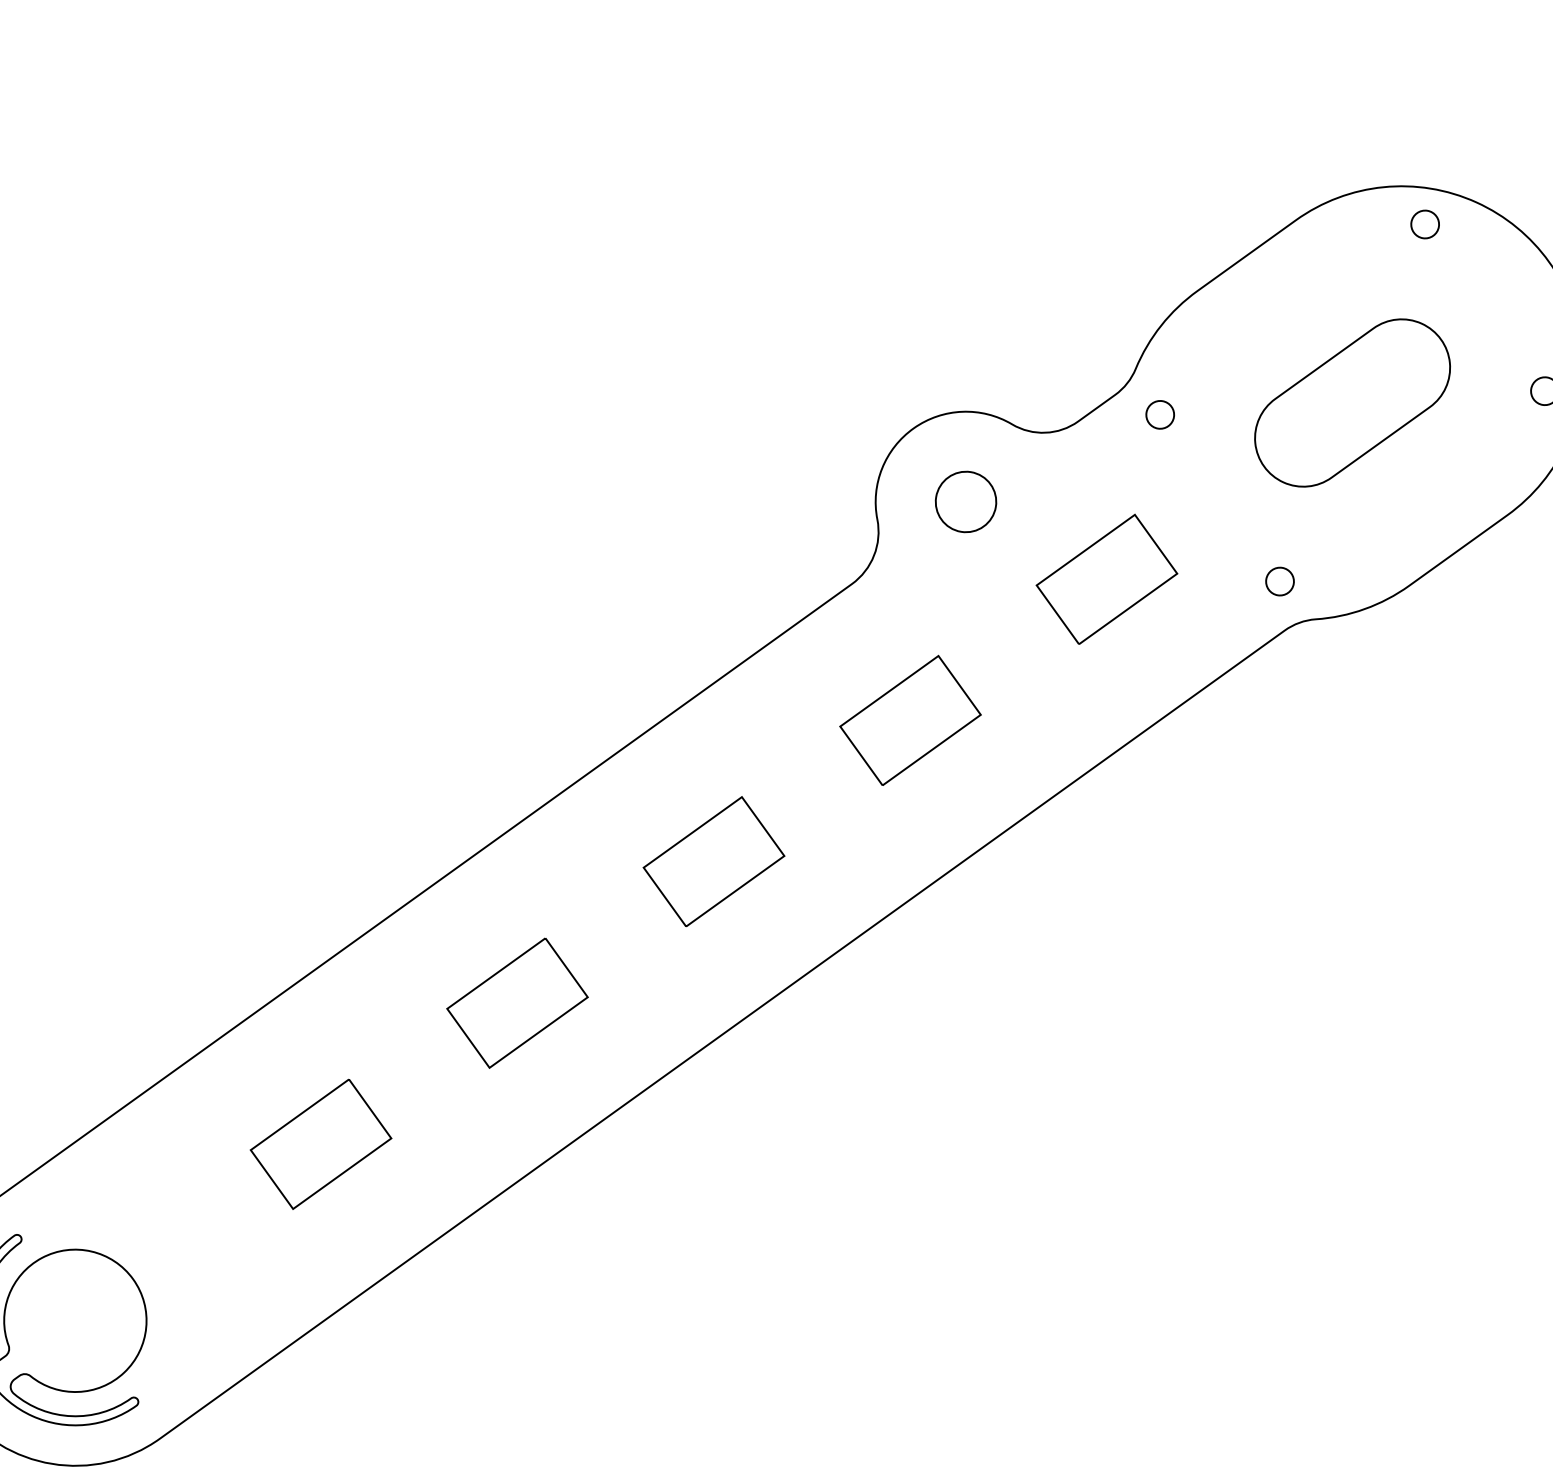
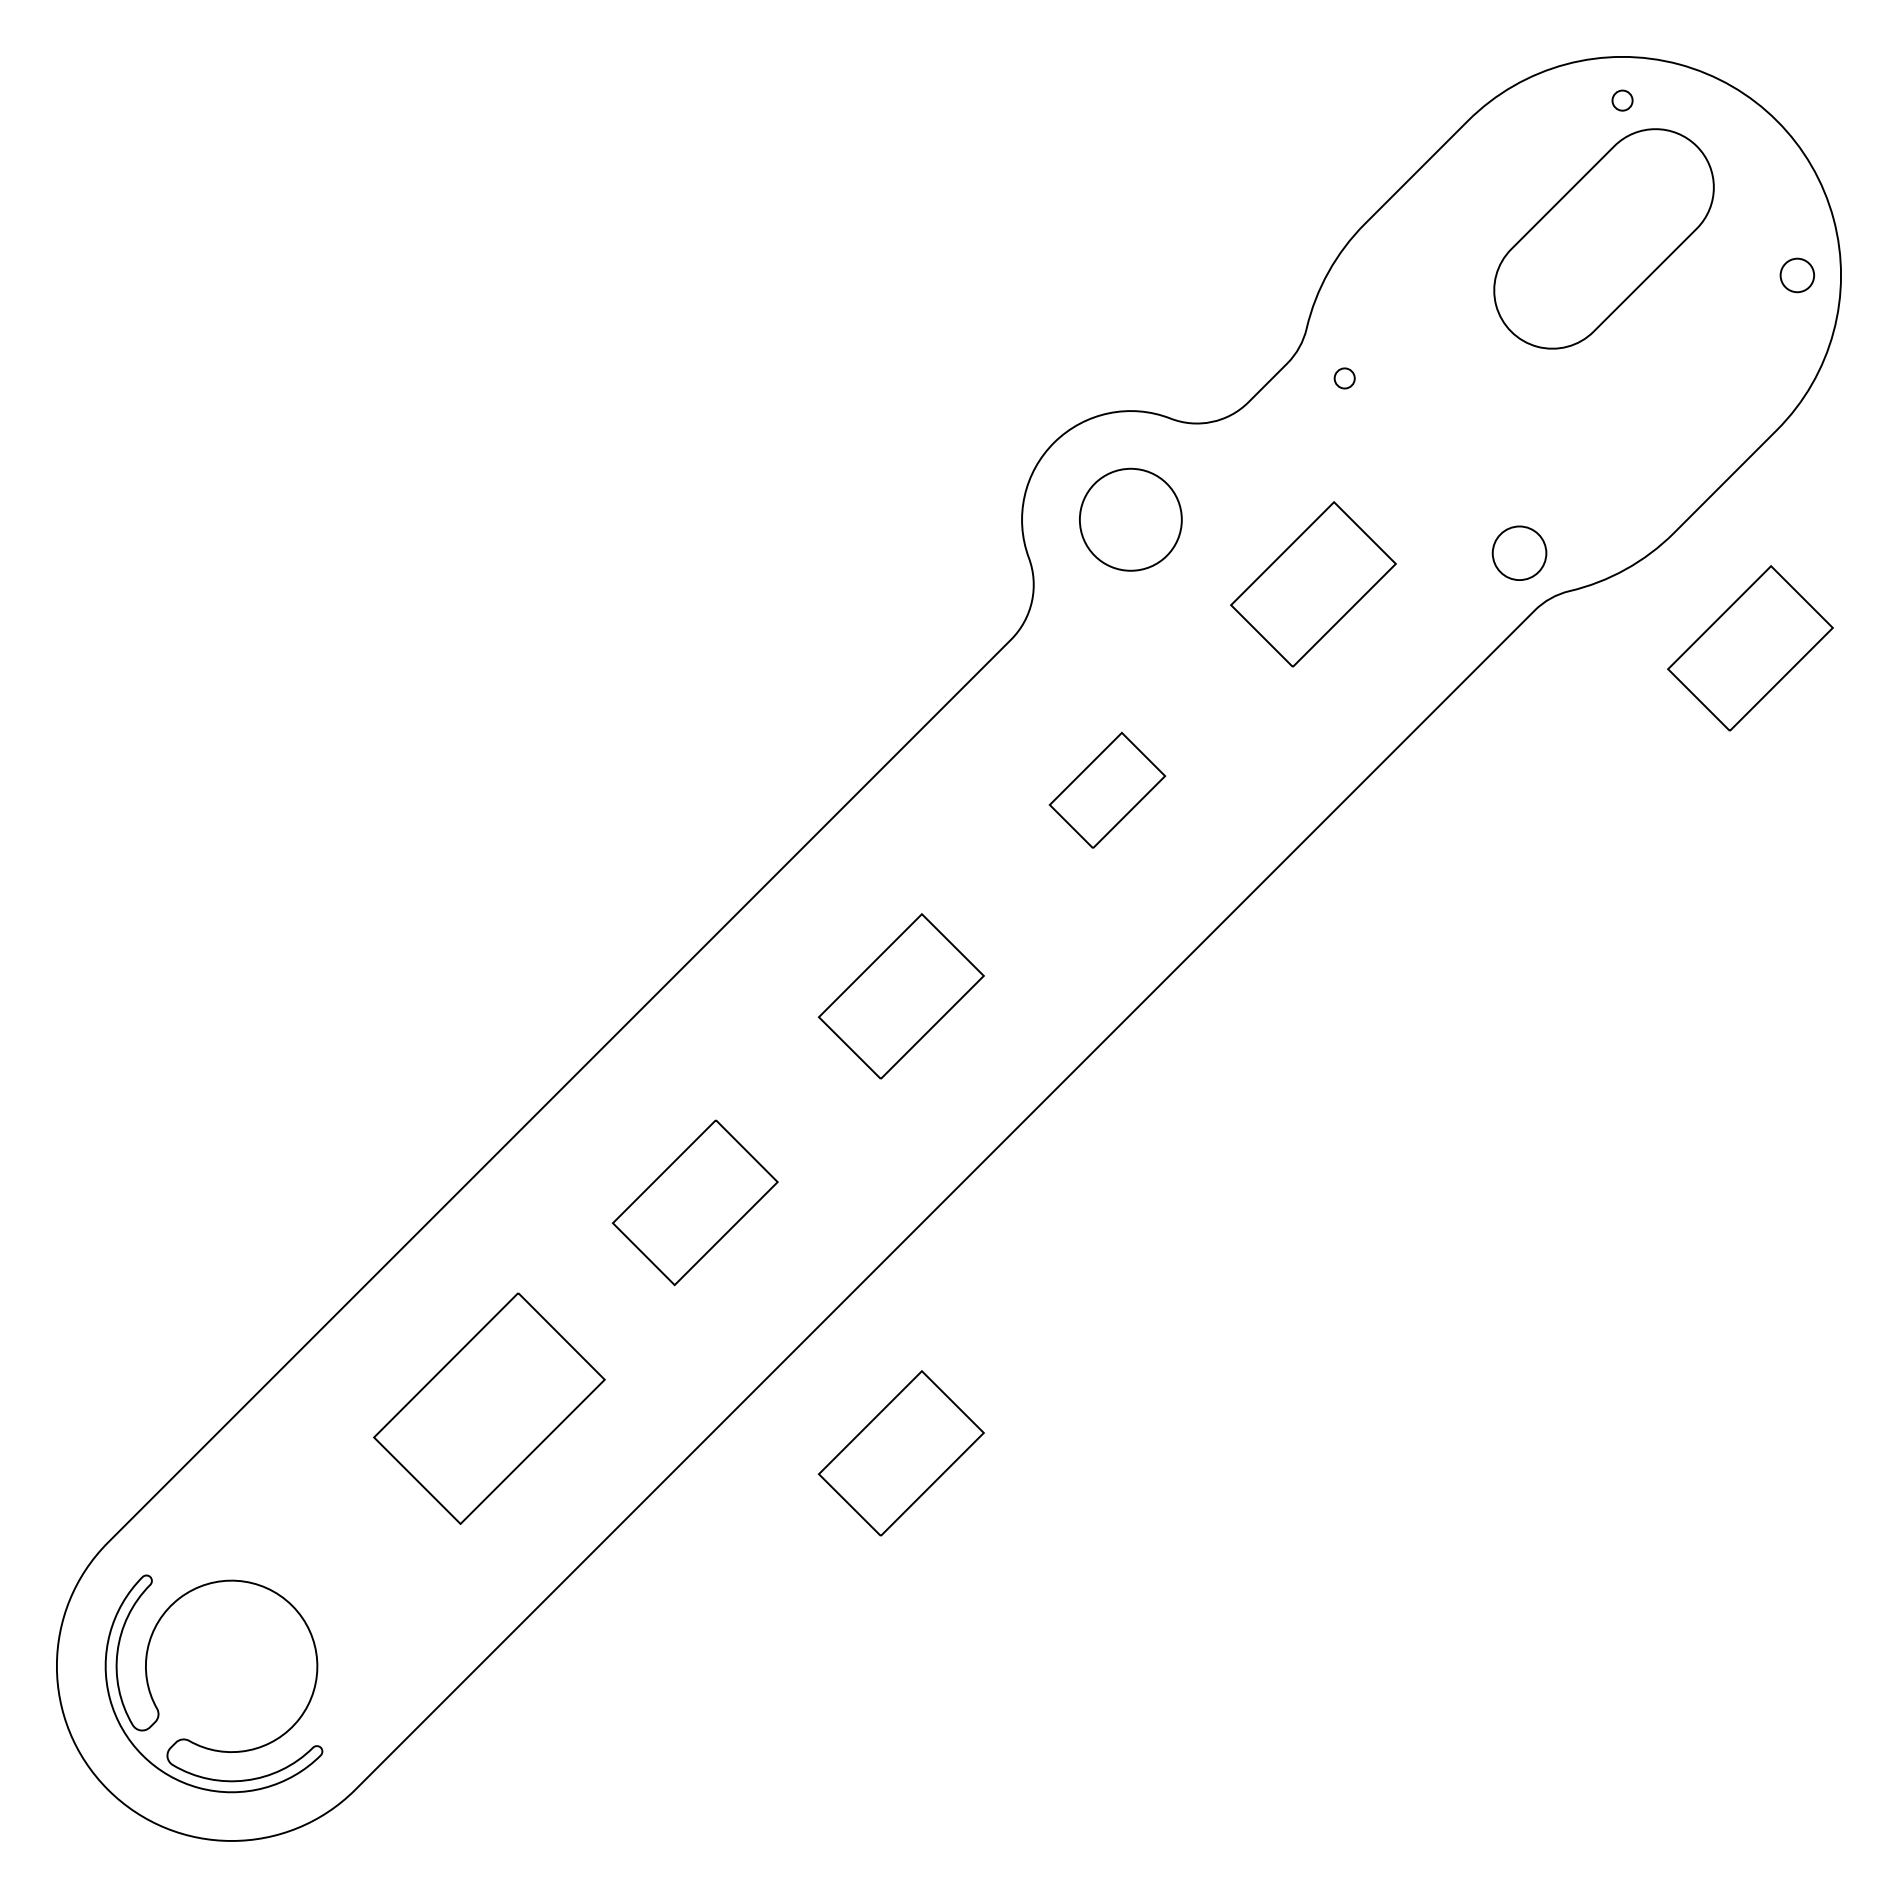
circle: (1425, 224) -> (1622, 100), size x0.6
part: (1352, 402) -> (1603, 238), moved
circle: (1160, 414) -> (1344, 378), size x0.6
circle: (965, 501) -> (1130, 519), size x1.4
circle: (1279, 581) -> (1519, 553), size x1.6
part: (1456, 690) -> (1750, 648), added
part: (910, 720) -> (1107, 790), size x0.7
part: (320, 1143) -> (488, 1408), size x1.4
part: (652, 1236) -> (900, 1453), added

